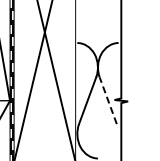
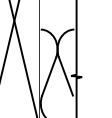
line: (108, 100) -> (66, 76), dashed -> solid

